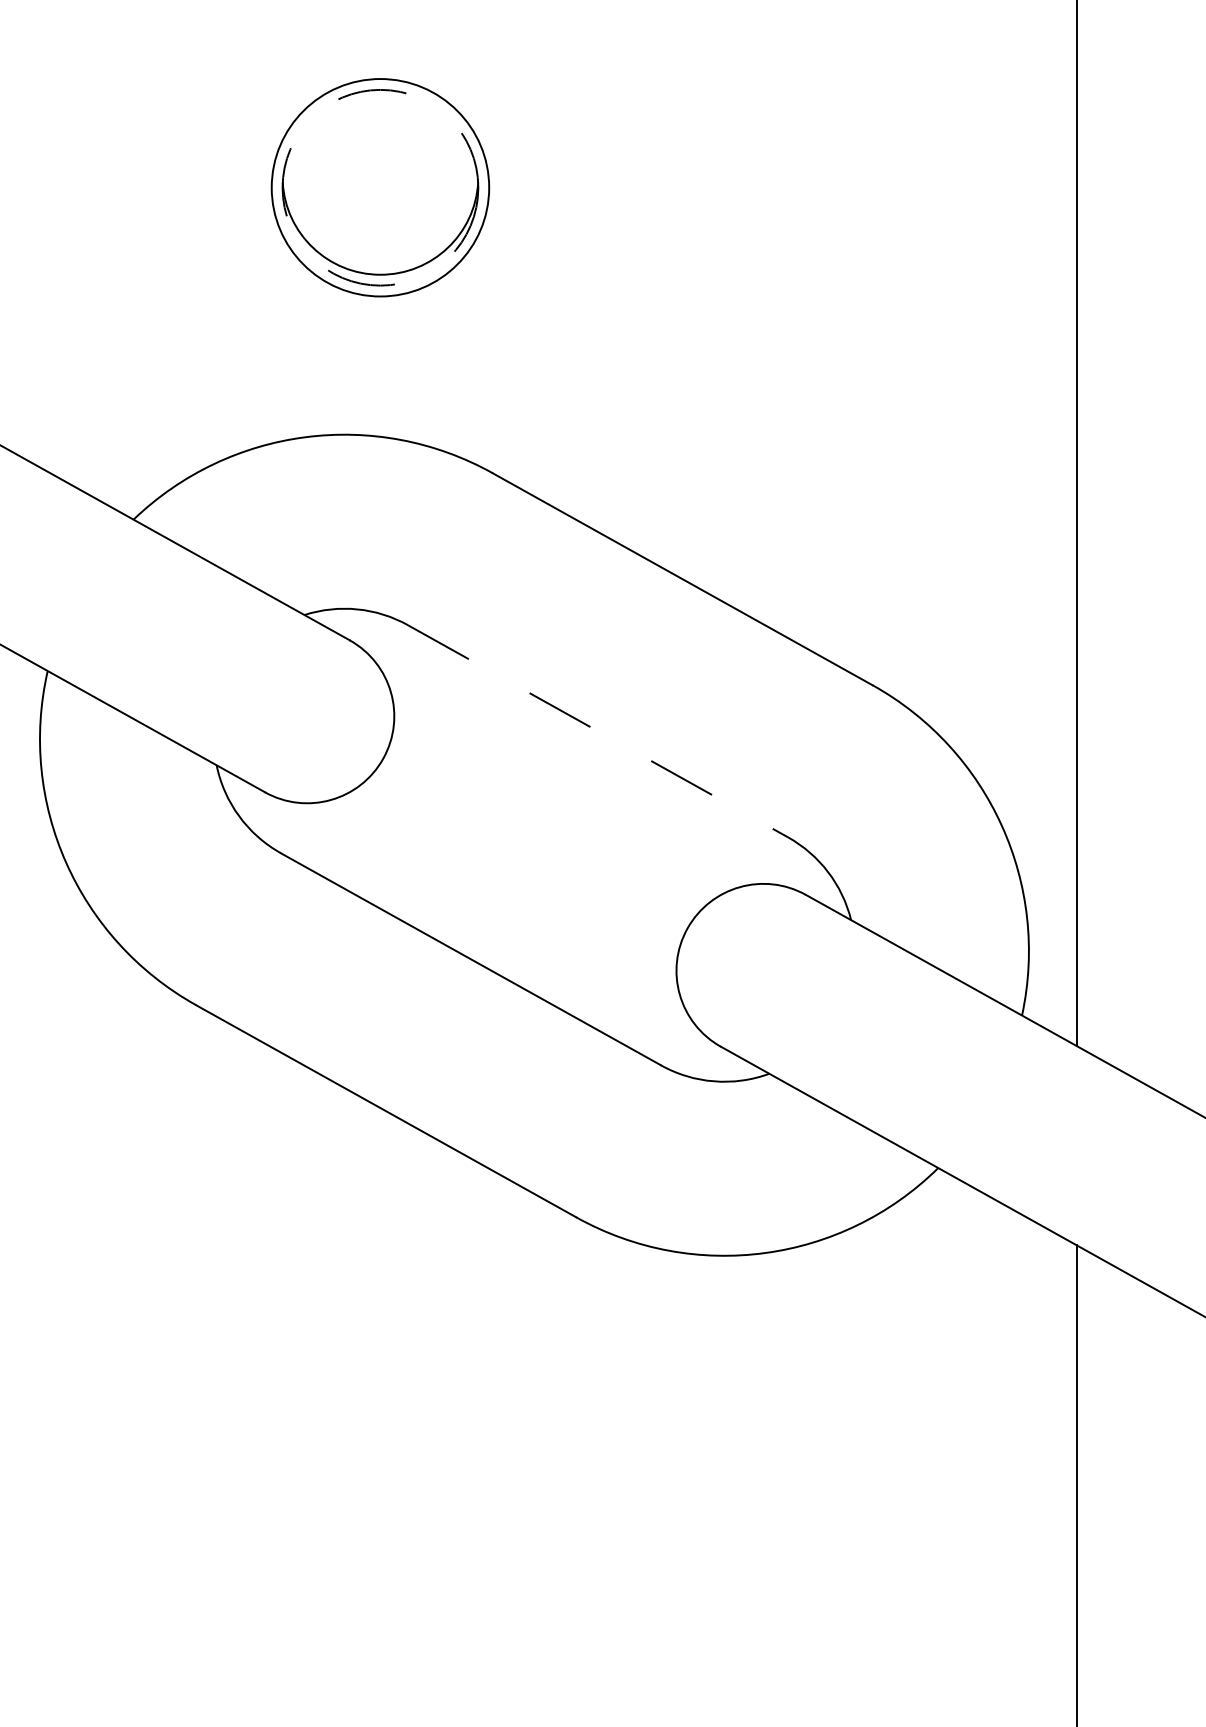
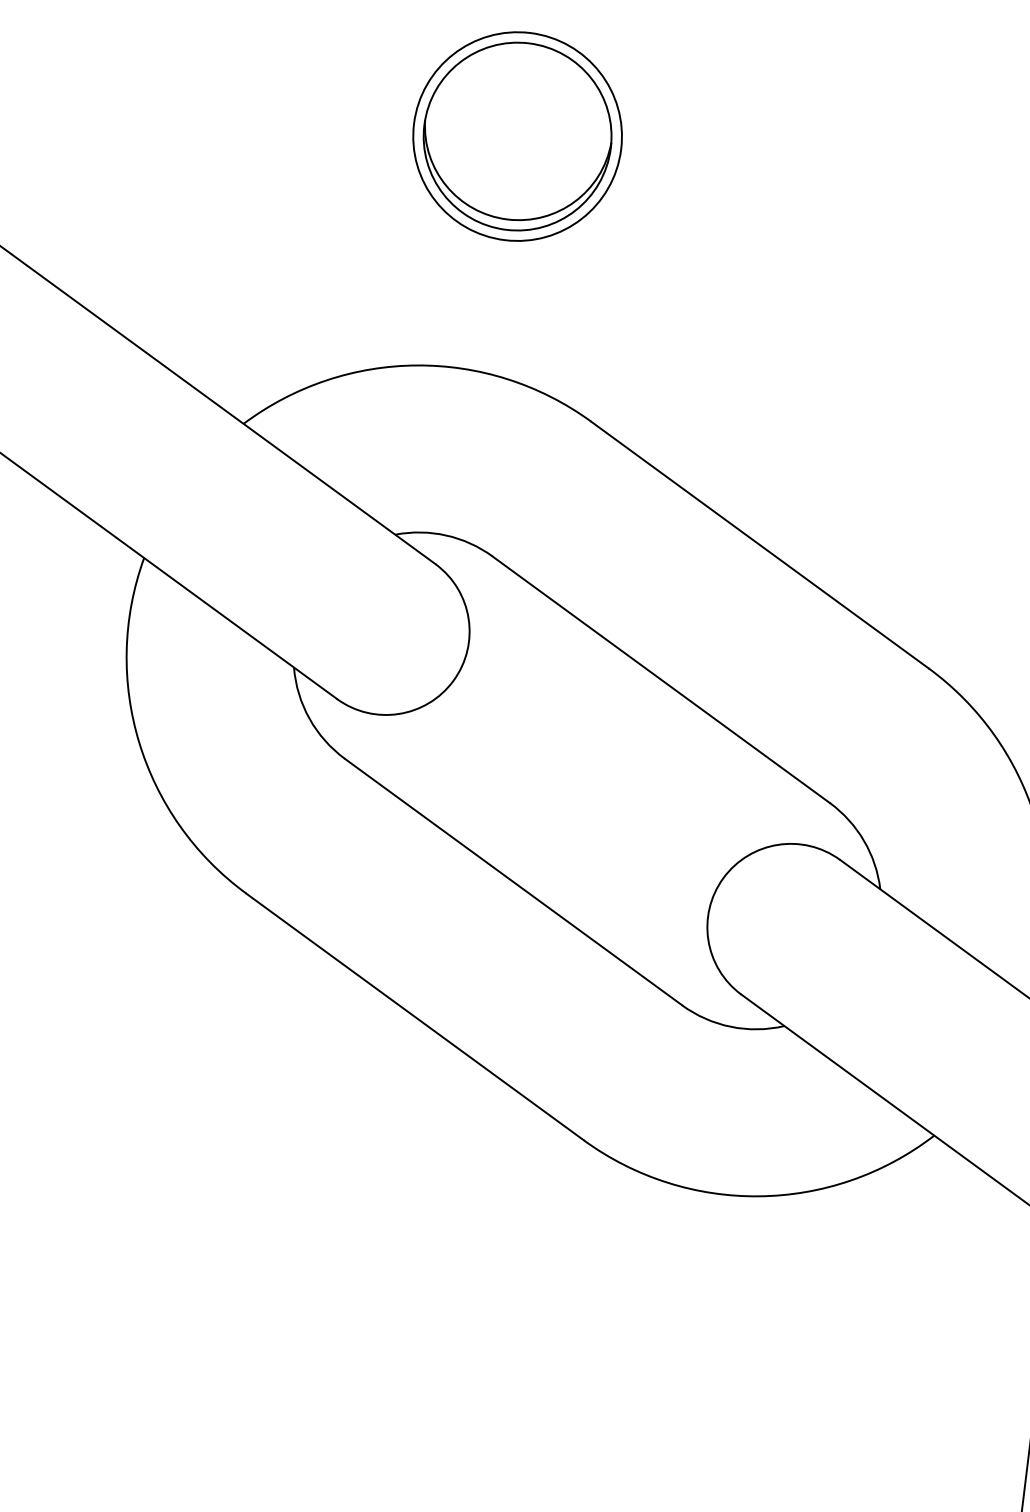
circle: (380, 187) -> (517, 136), dashed -> solid
line: (598, 731) -> (661, 680), dashed -> solid

